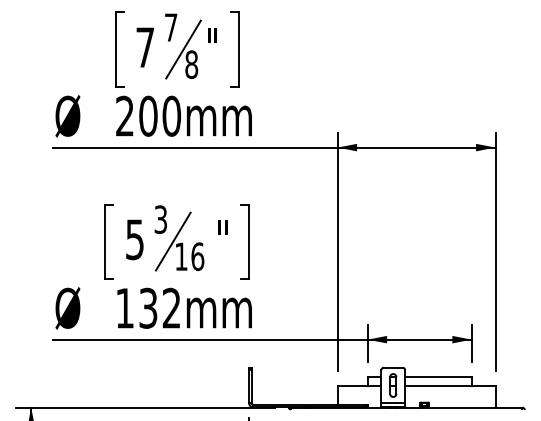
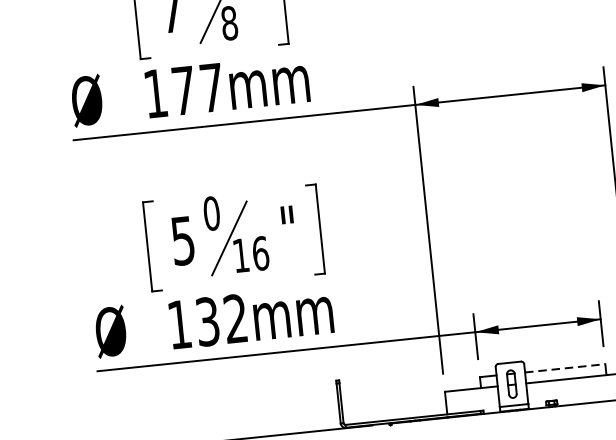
text: (148, 115) -> (183, 89), 200mm -> 177mm
text: (160, 219) -> (211, 213), 3 -> 0
line: (438, 377) -> (565, 368), solid -> dashed

